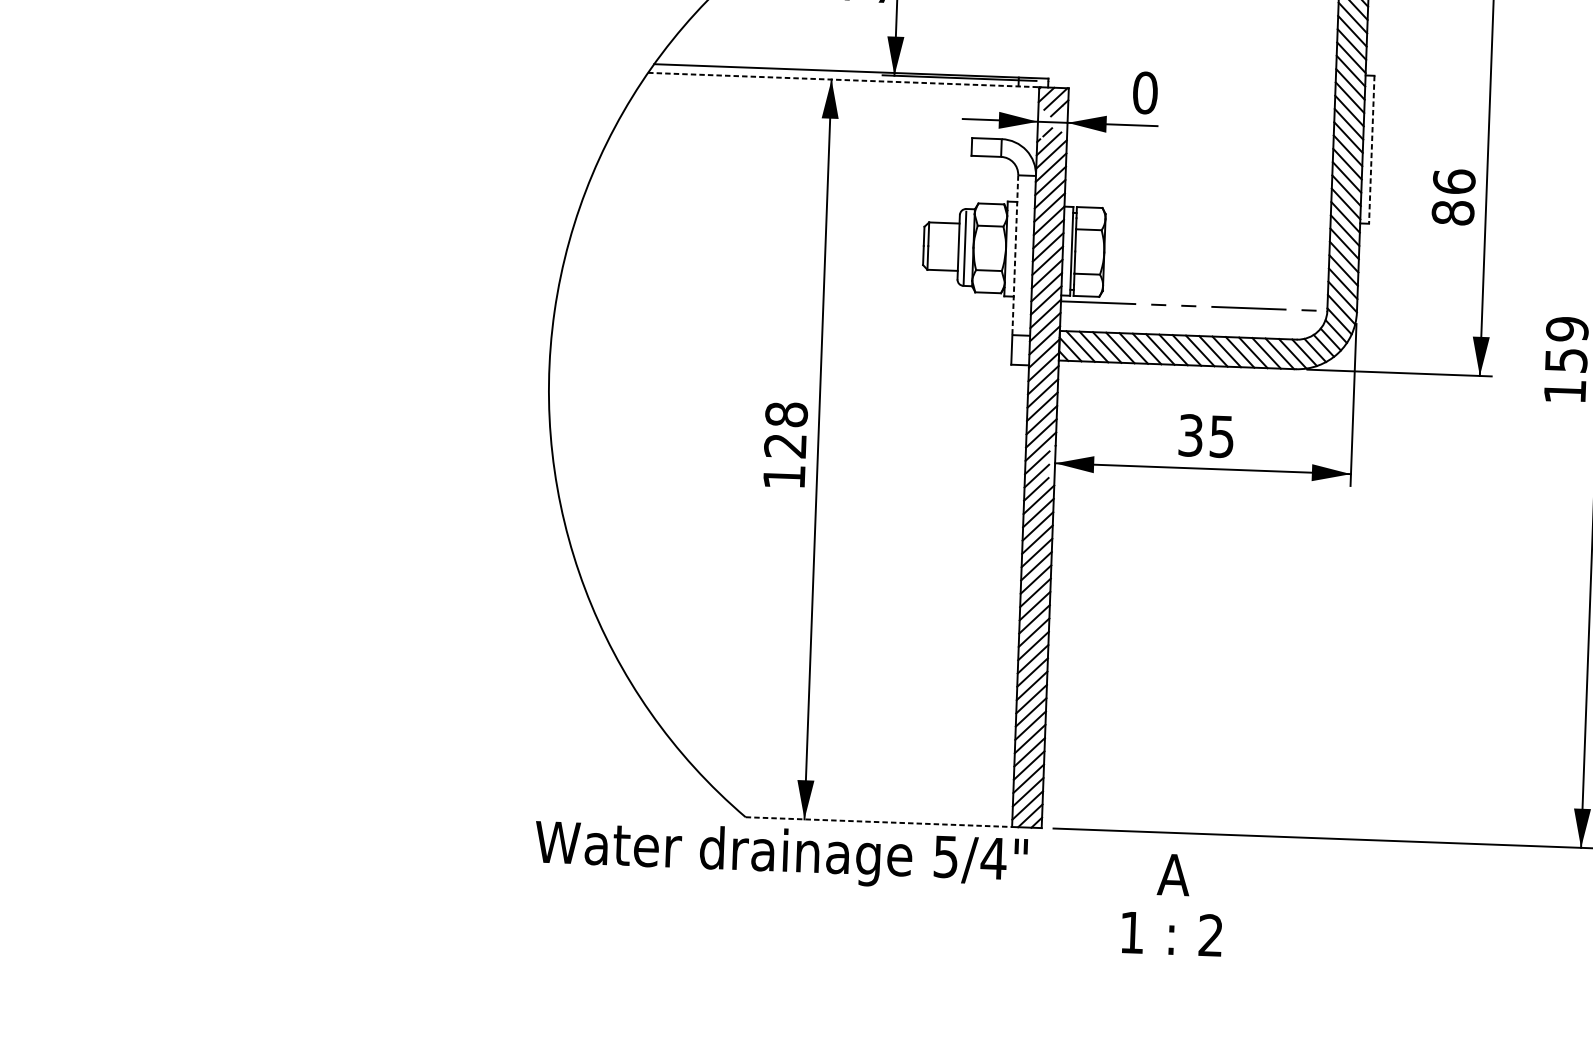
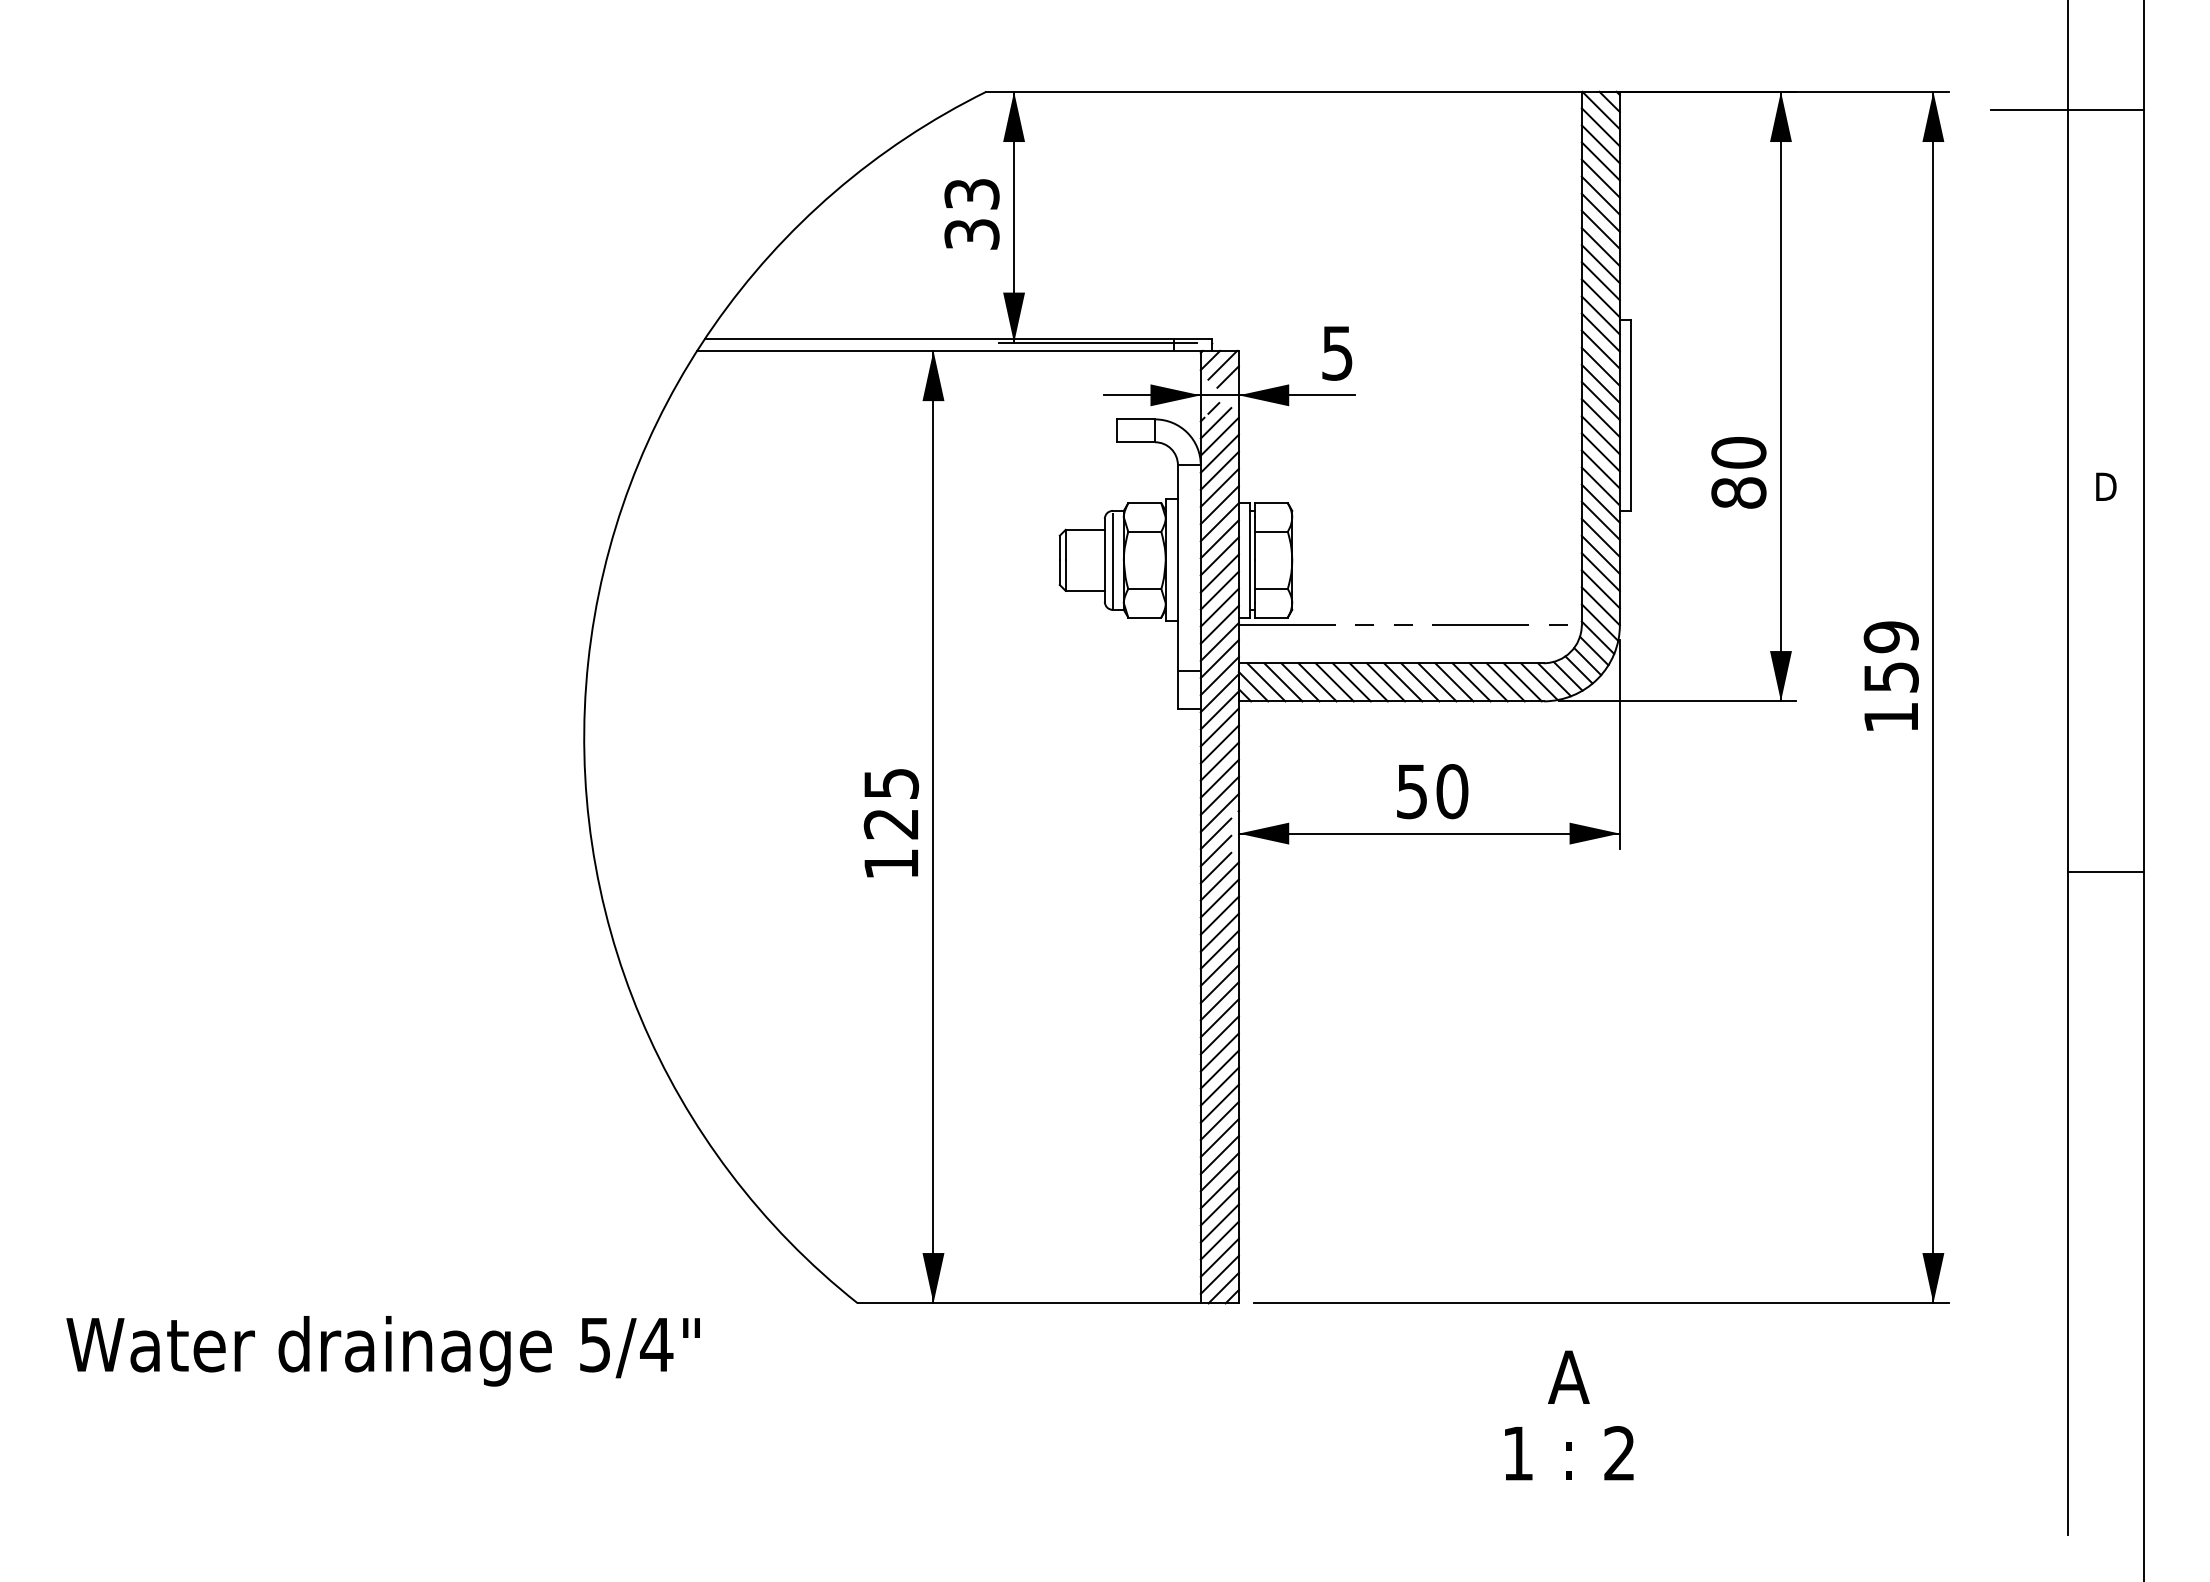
line: (844, 79) -> (949, 350), dashed -> solid
text: (1145, 92) -> (1337, 352), 0 -> 5
line: (1371, 150) -> (1631, 416), dashed -> solid
text: (1453, 181) -> (1738, 452), 86 -> 80
line: (1014, 255) -> (1177, 568), dashed -> solid
text: (786, 414) -> (891, 783), 128 -> 125
text: (1206, 436) -> (1432, 791), 35 -> 50
line: (879, 822) -> (1029, 1303), dashed -> solid
text: (780, 855) -> (382, 1351), moved
text: (1173, 904) -> (1569, 1415), moved

